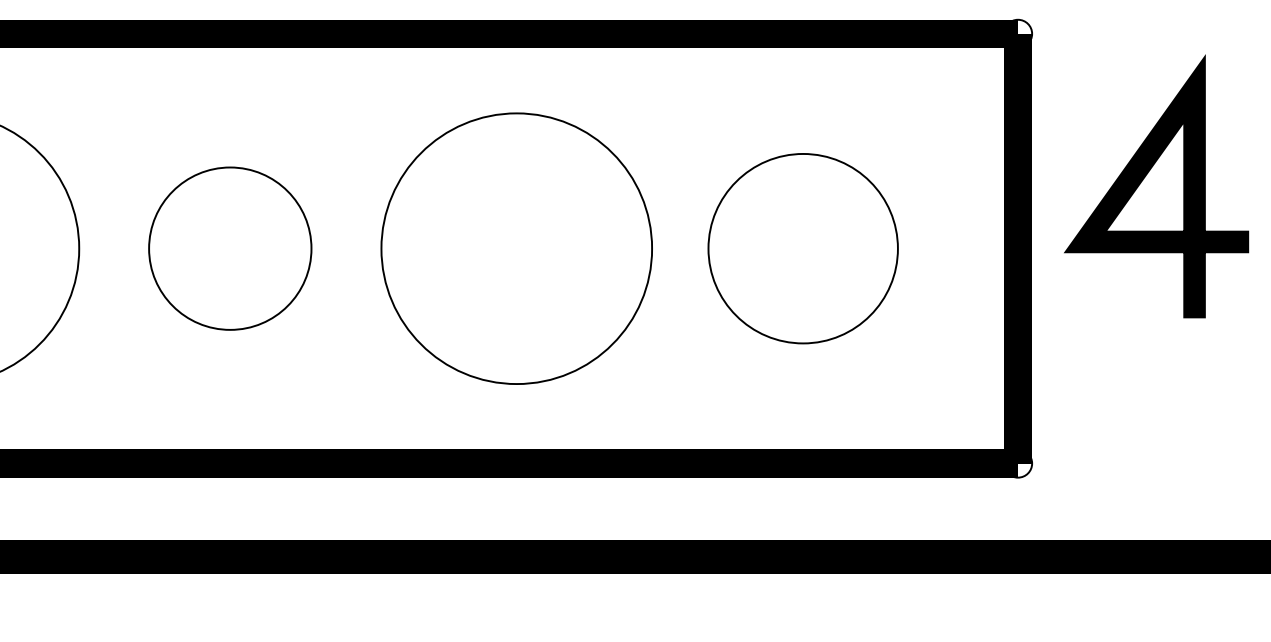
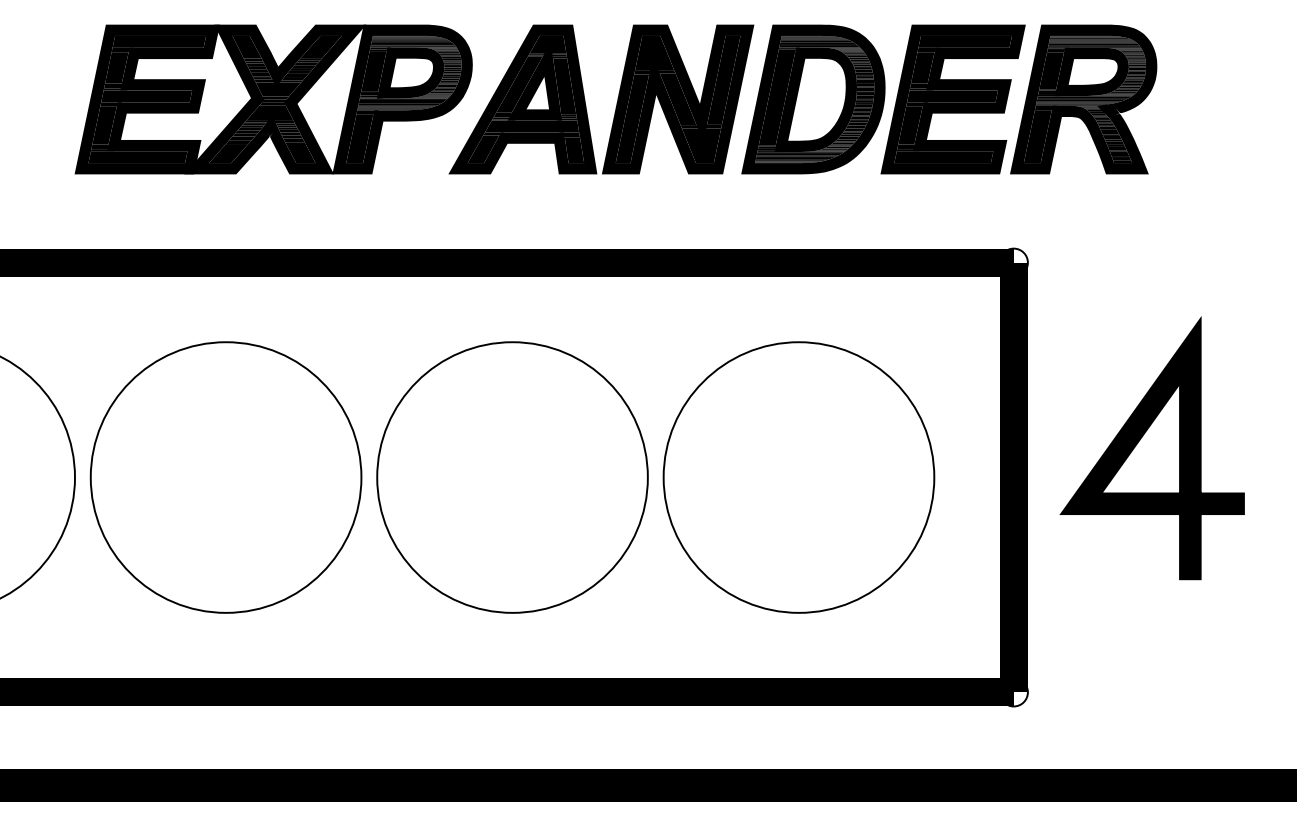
line: (1144, 178) -> (1140, 440), moved
part: (229, 248) -> (225, 477), size x1.67
part: (802, 248) -> (798, 477), size x1.43

